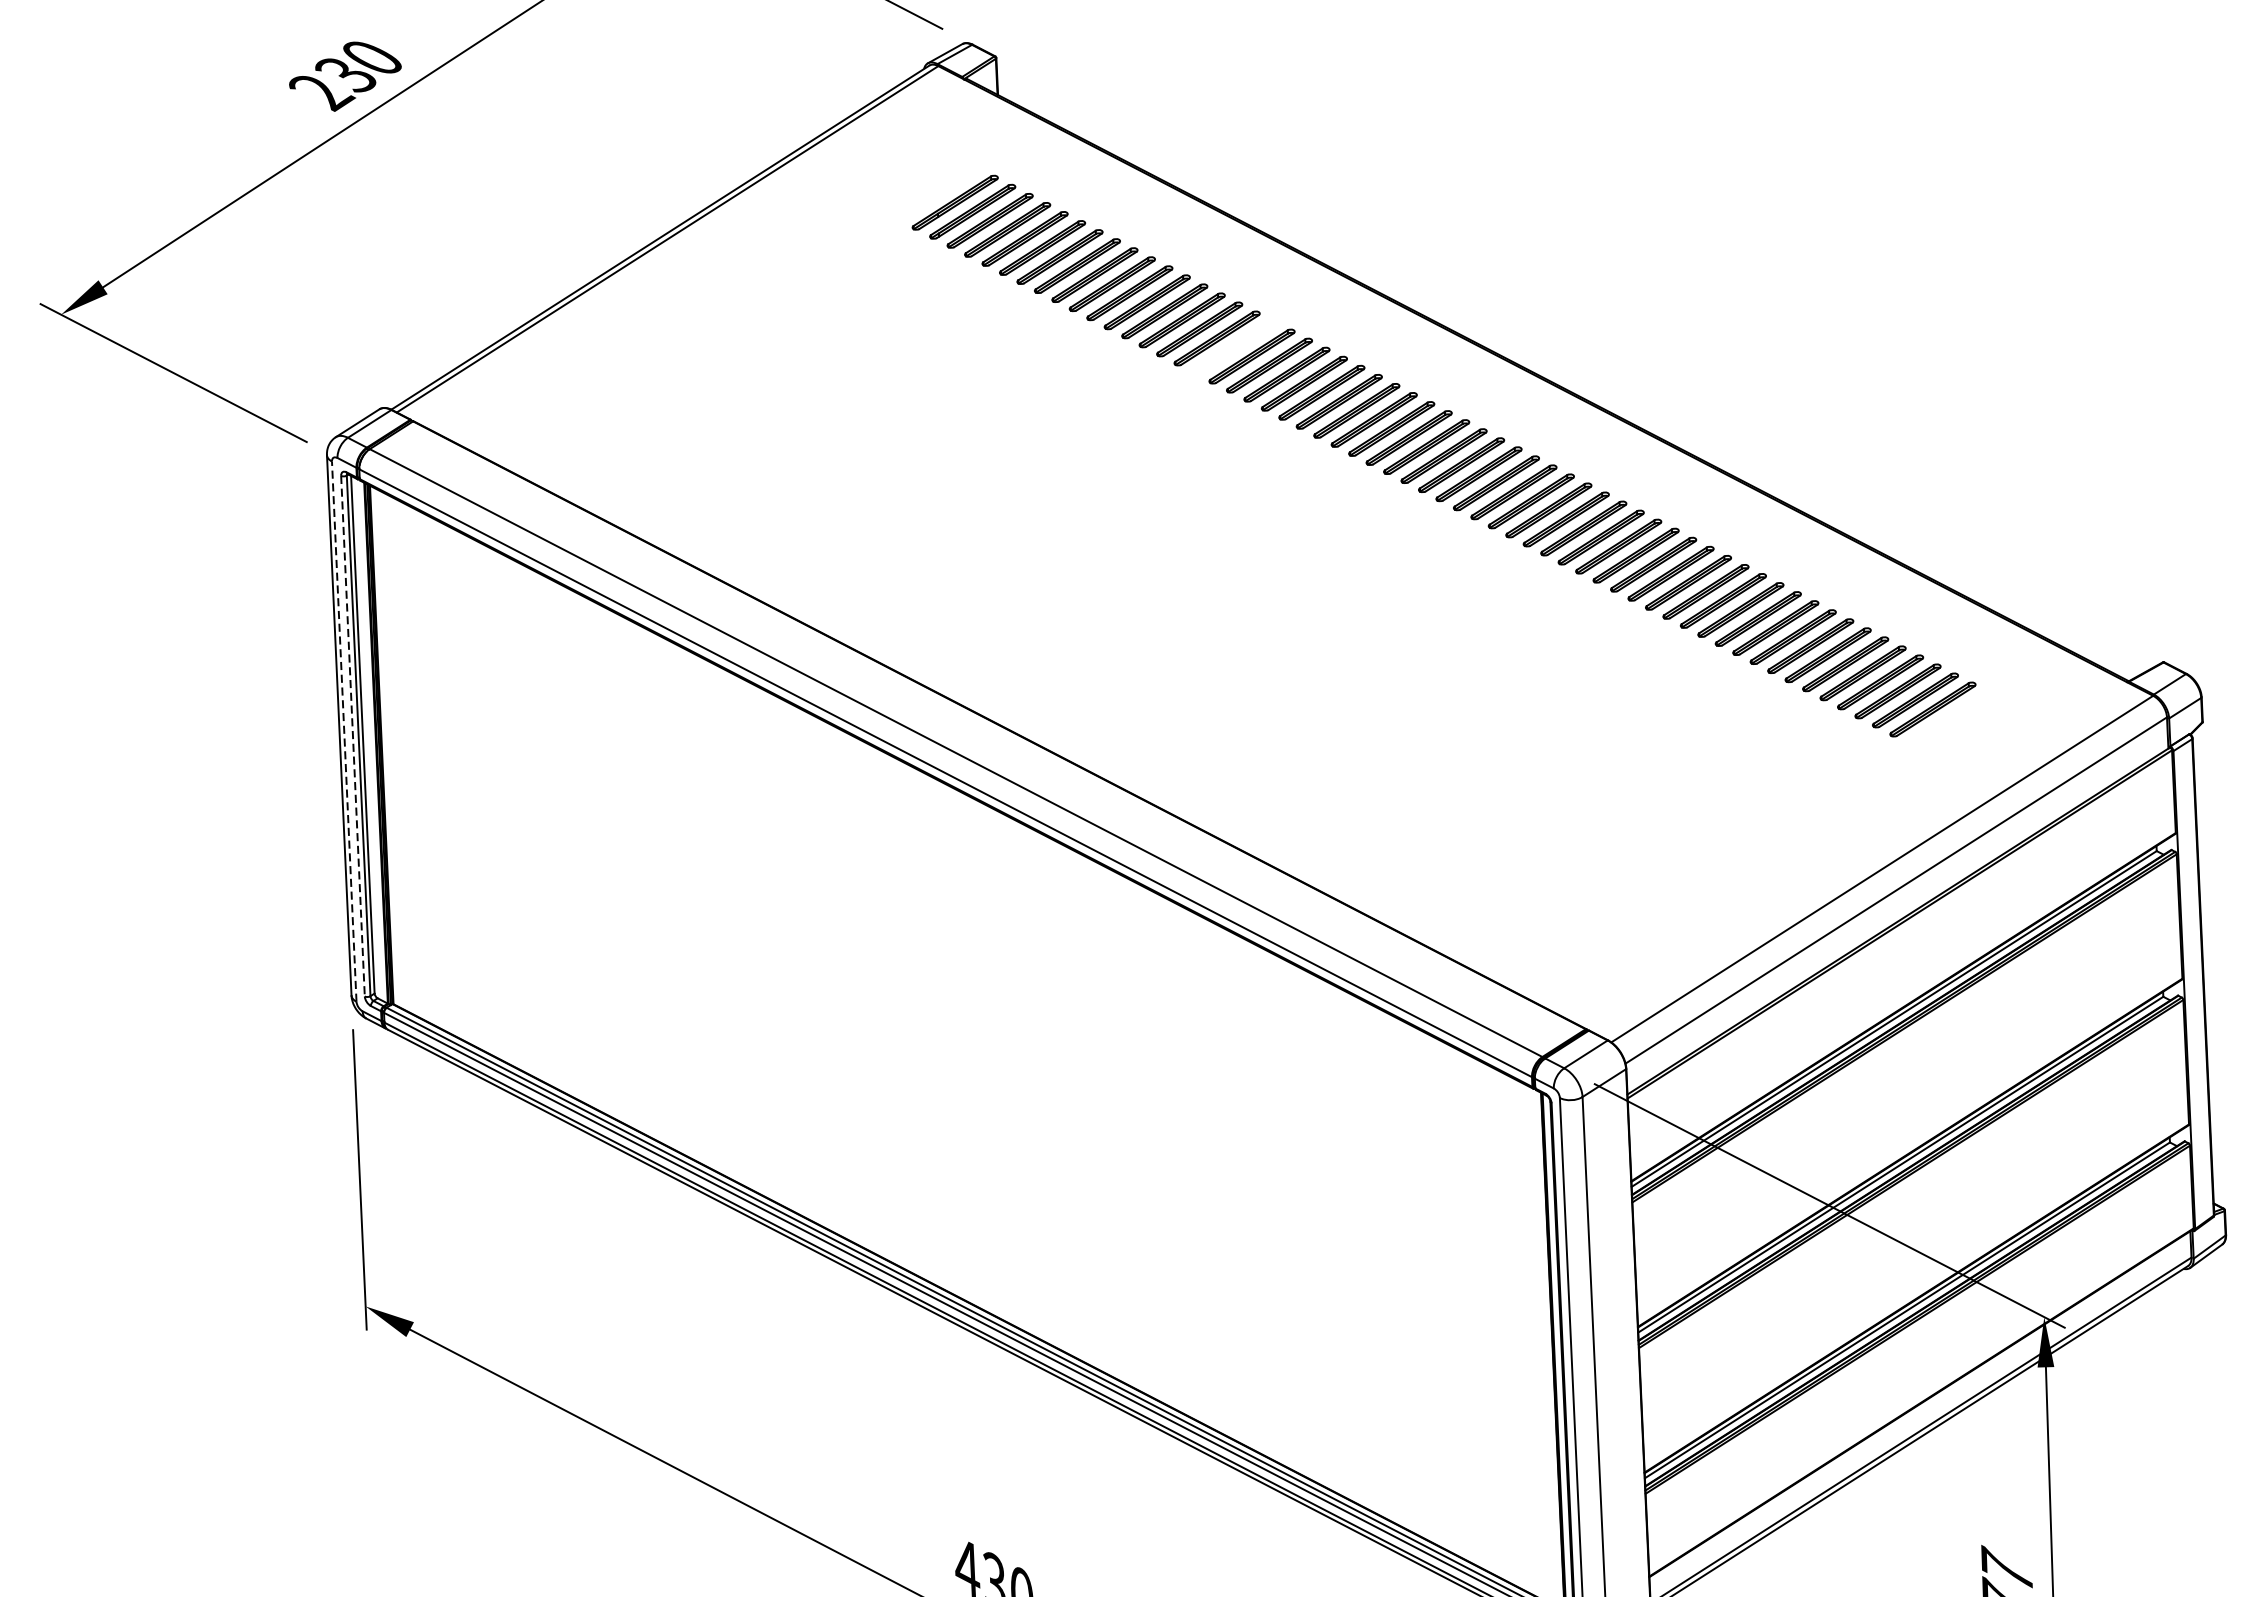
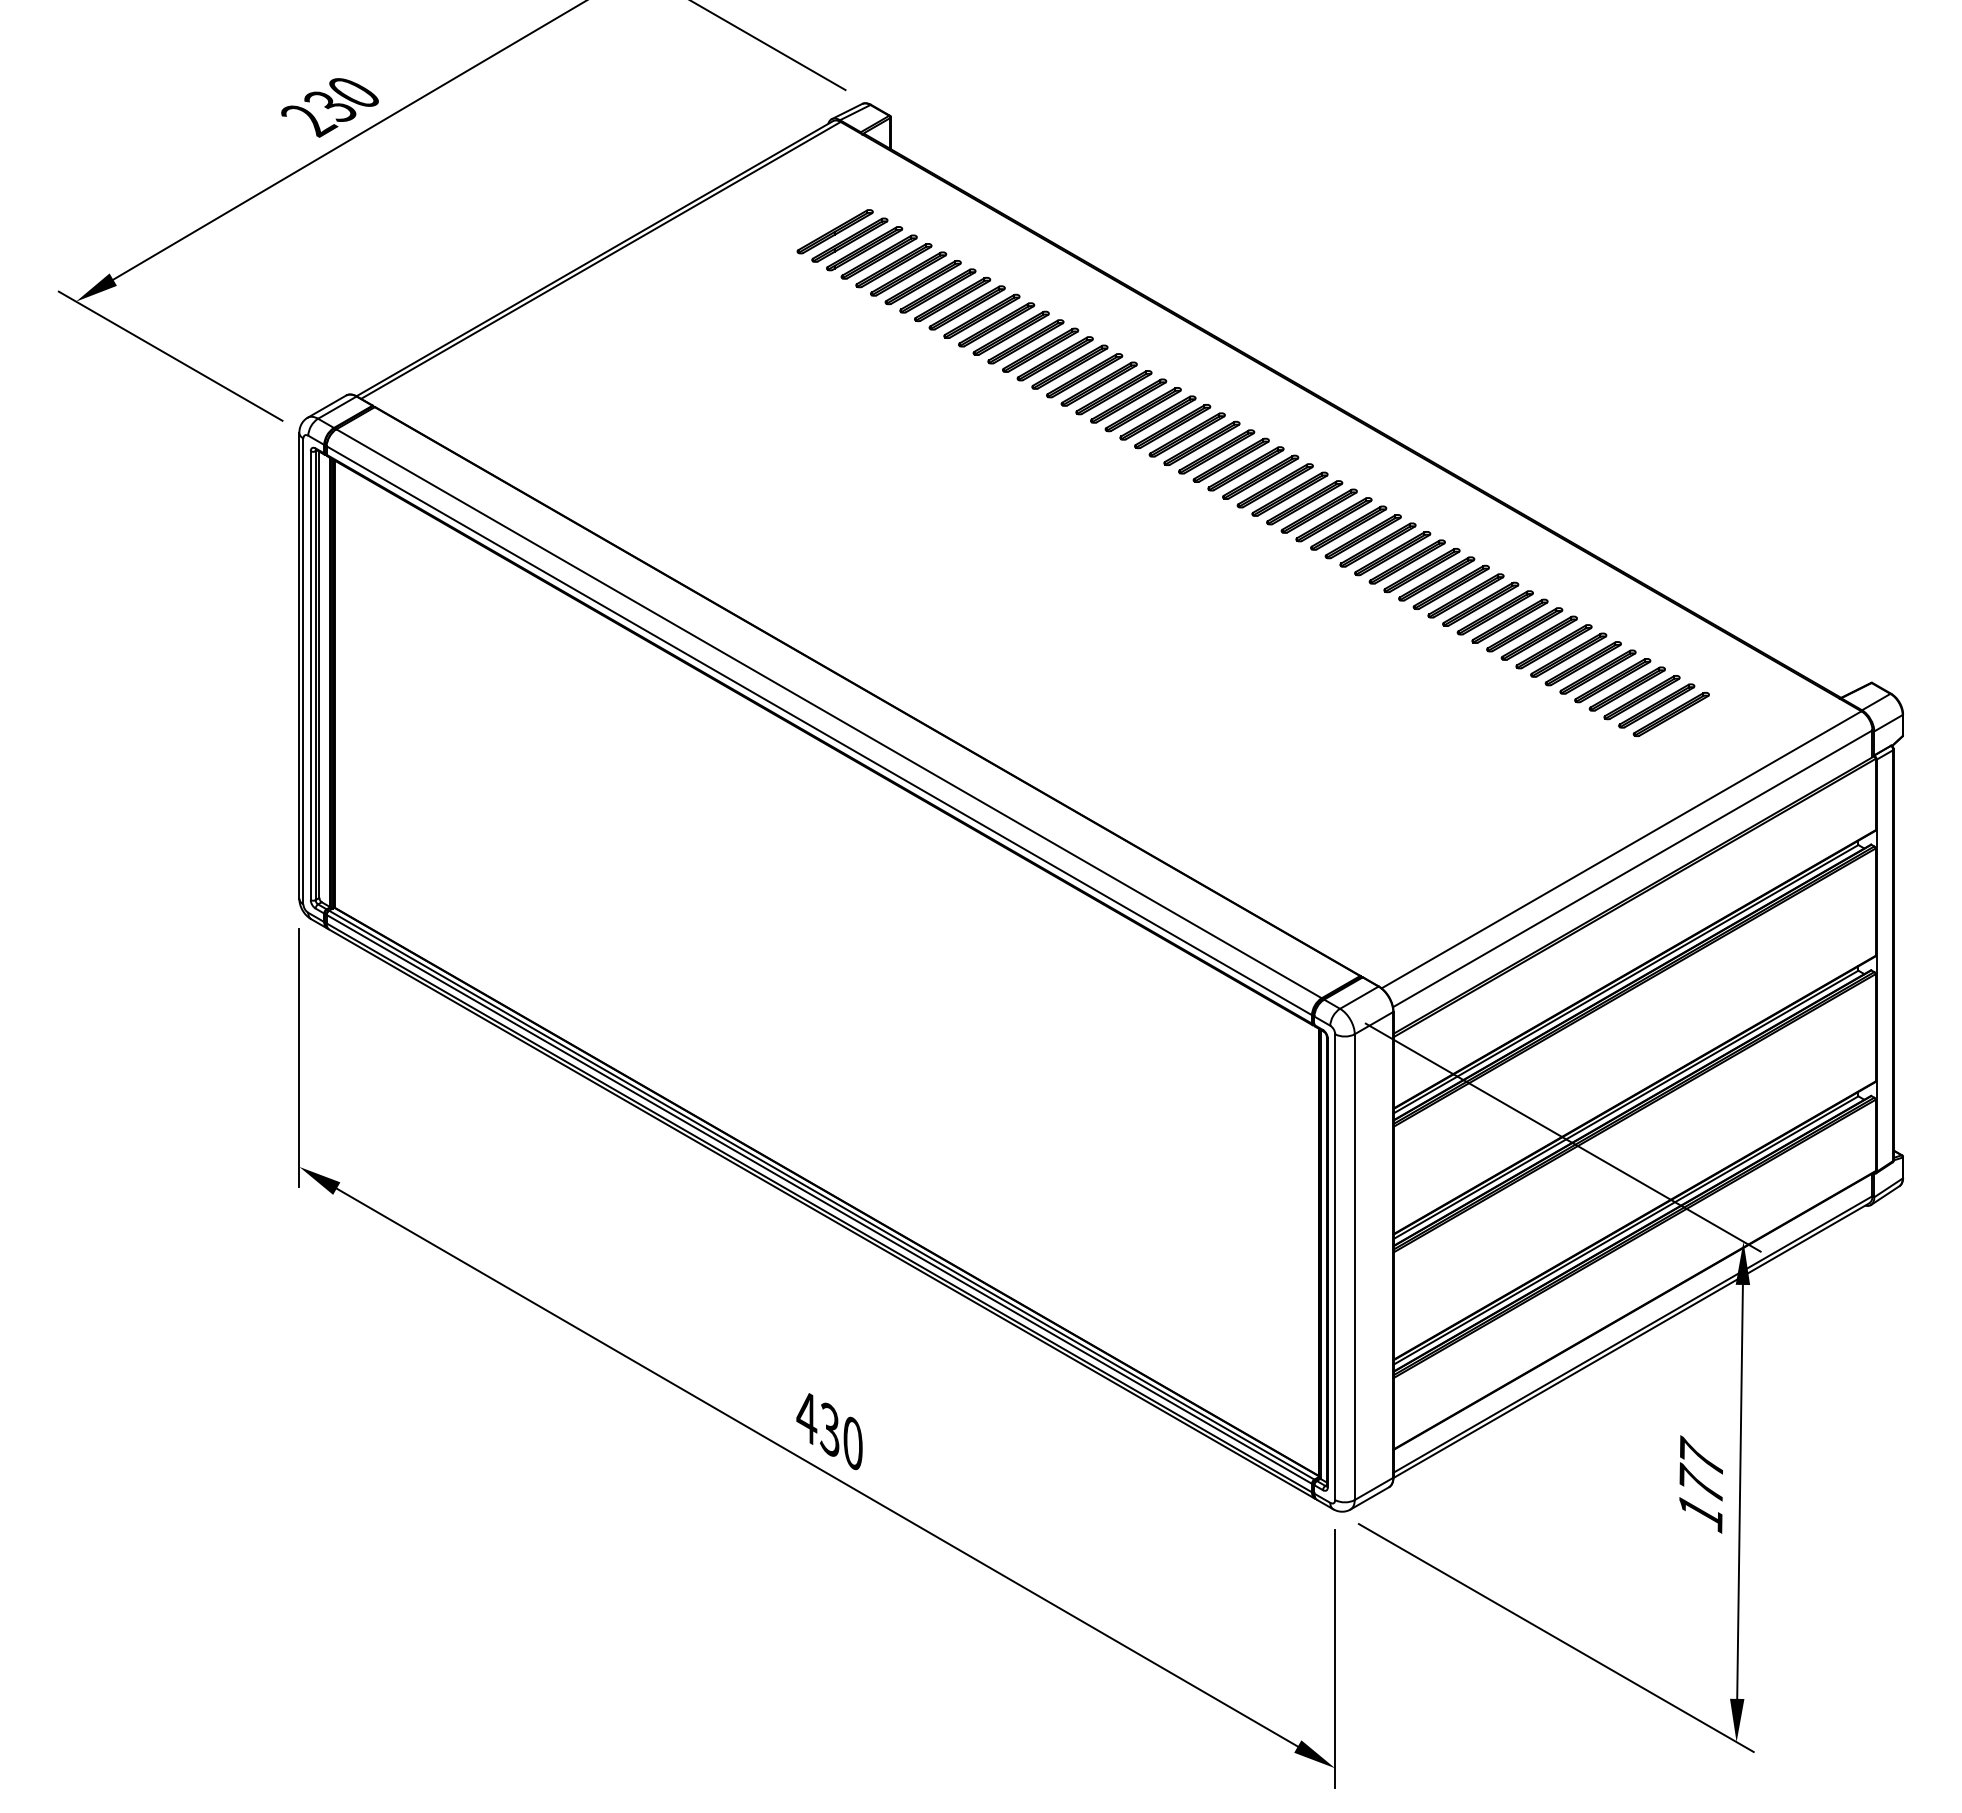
part: (936, 193) -> (834, 231), added
part: (1234, 347) -> (1084, 375), added
line: (344, 731) -> (303, 671), dashed -> solid
line: (352, 737) -> (310, 676), dashed -> solid

